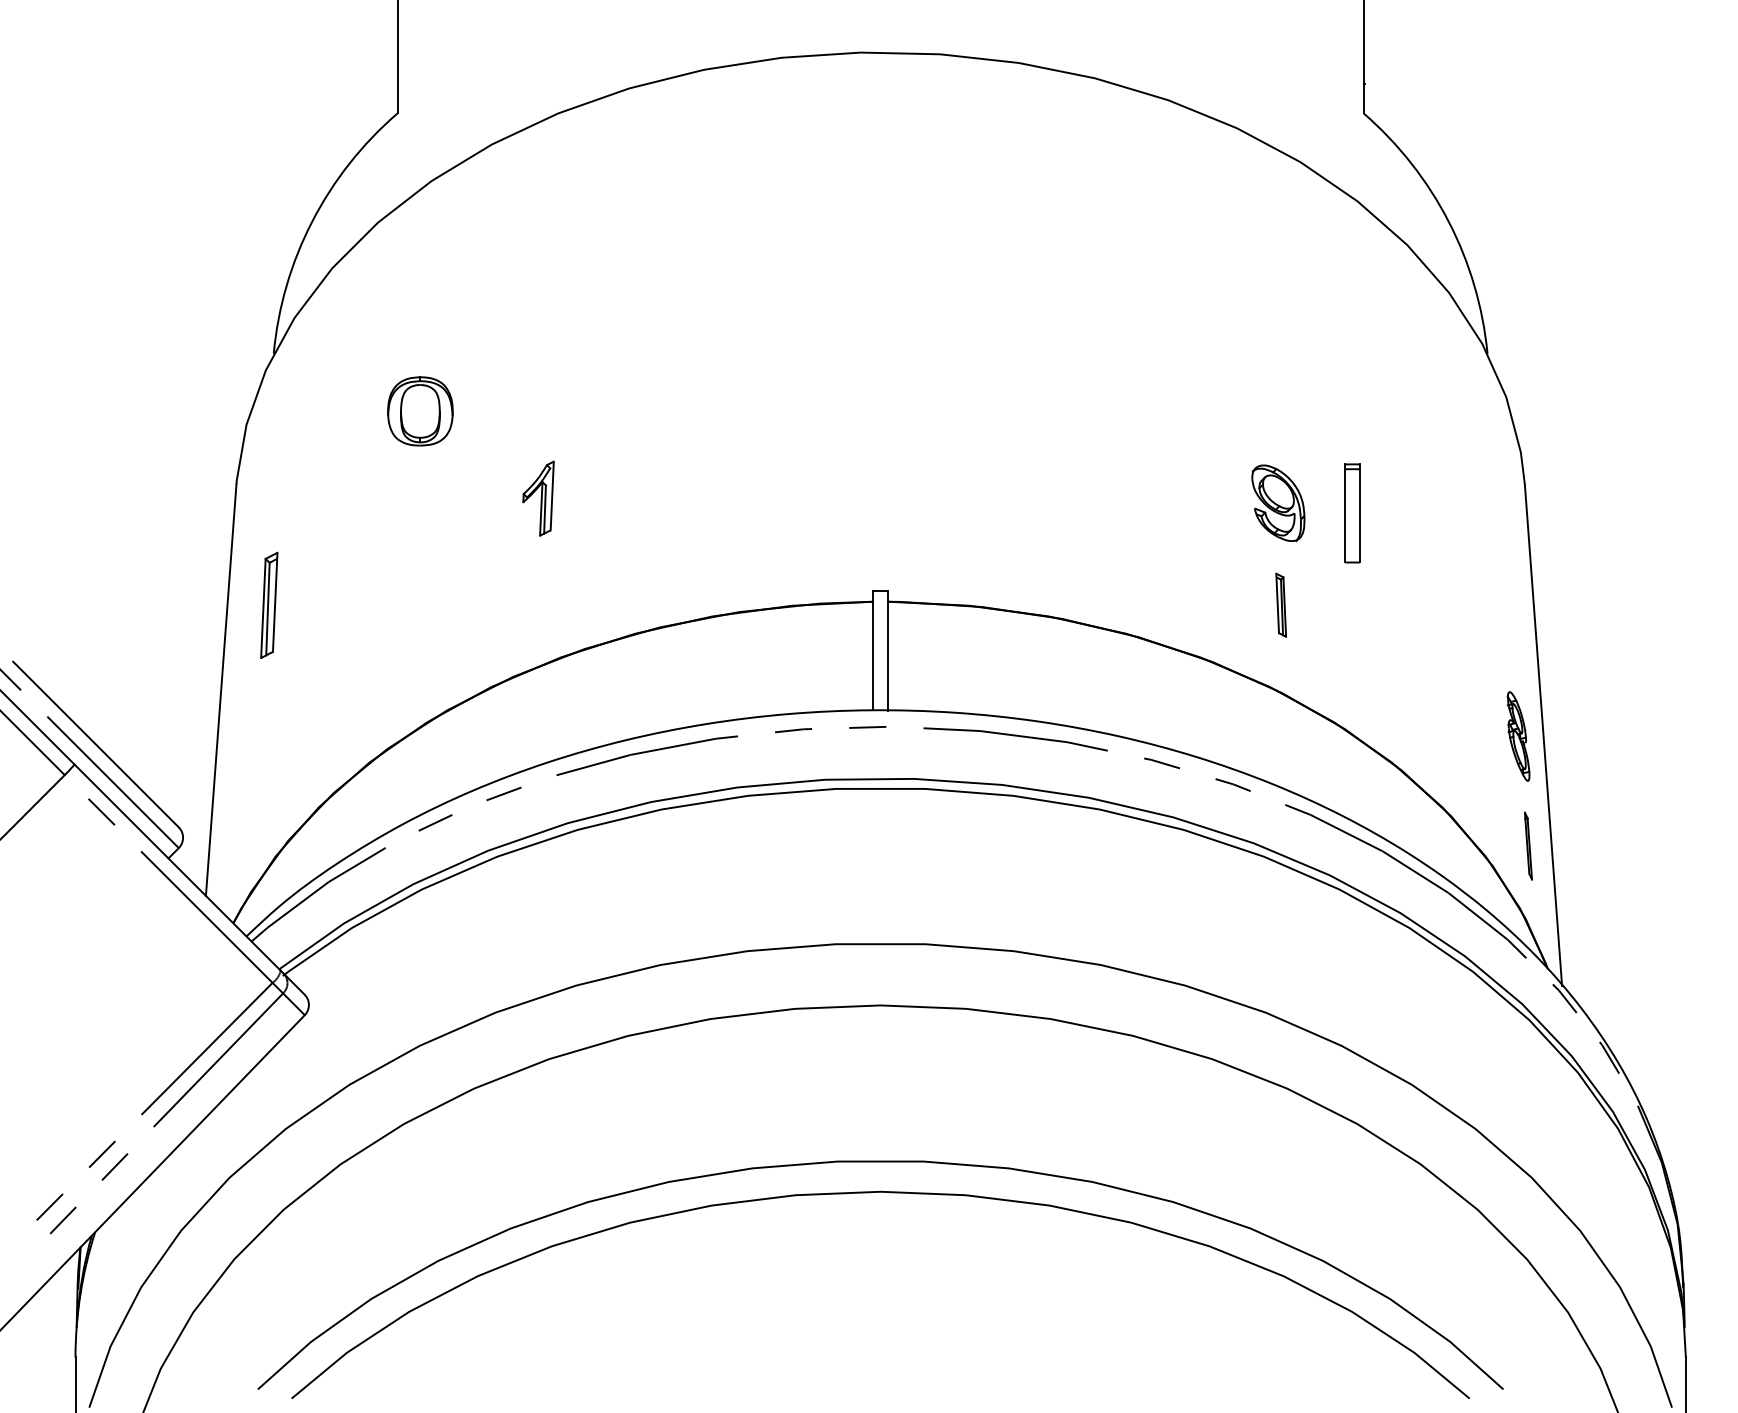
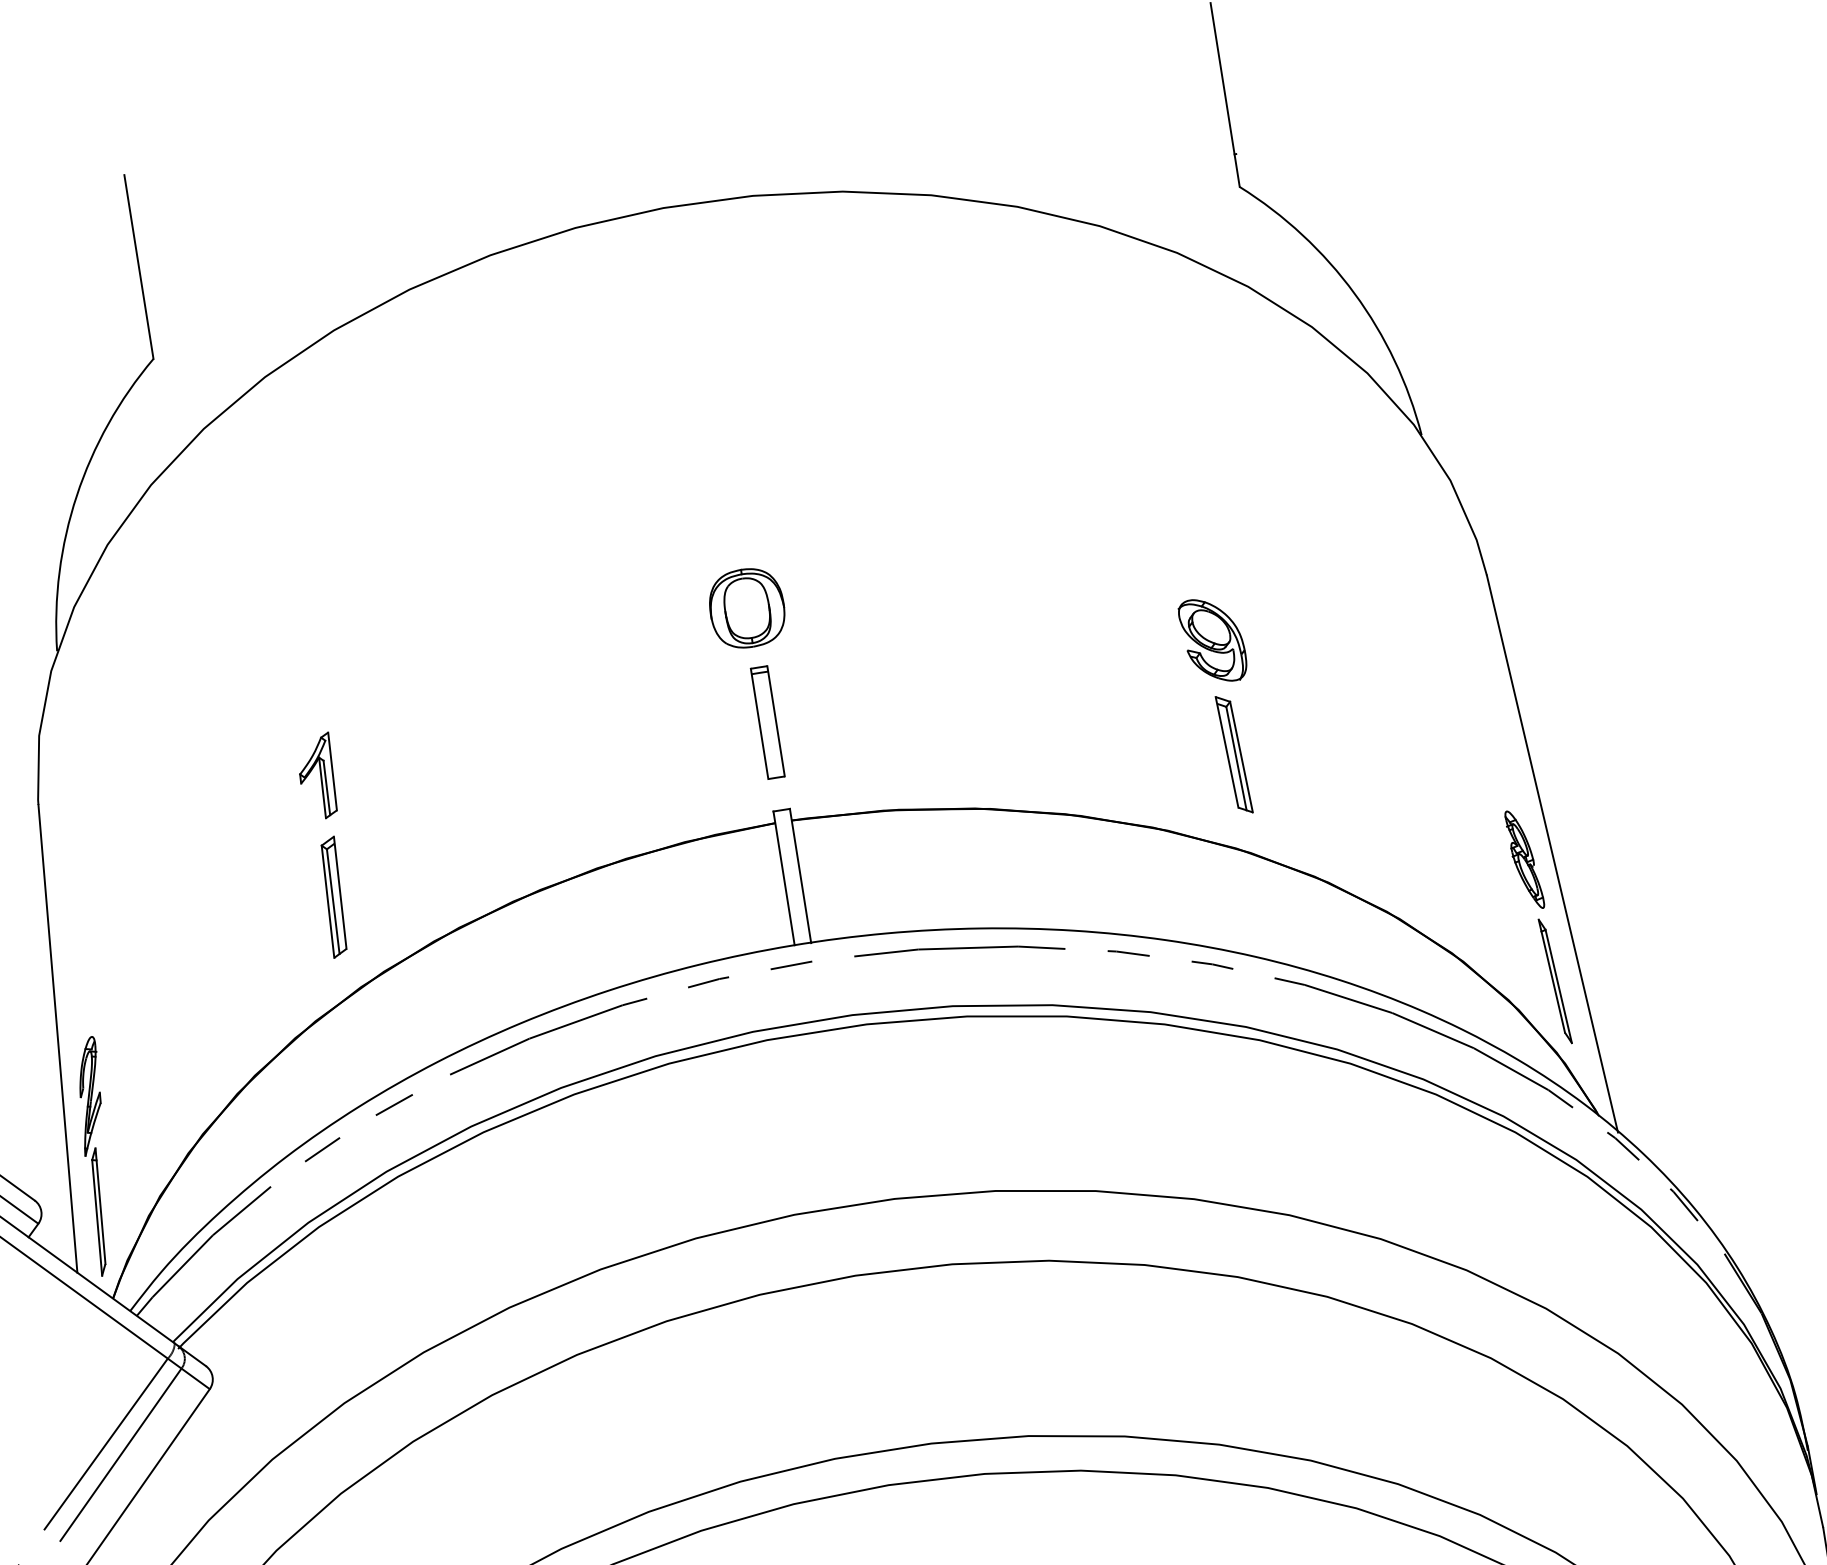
part: (420, 411) -> (747, 608), moved
part: (538, 498) -> (317, 776), moved
part: (1352, 513) -> (767, 722), moved
part: (269, 604) -> (334, 896), moved
part: (1281, 604) -> (1234, 753), size x1.67
part: (239, 797) -> (97, 1156), added
part: (1528, 845) -> (1555, 980), size x1.67

